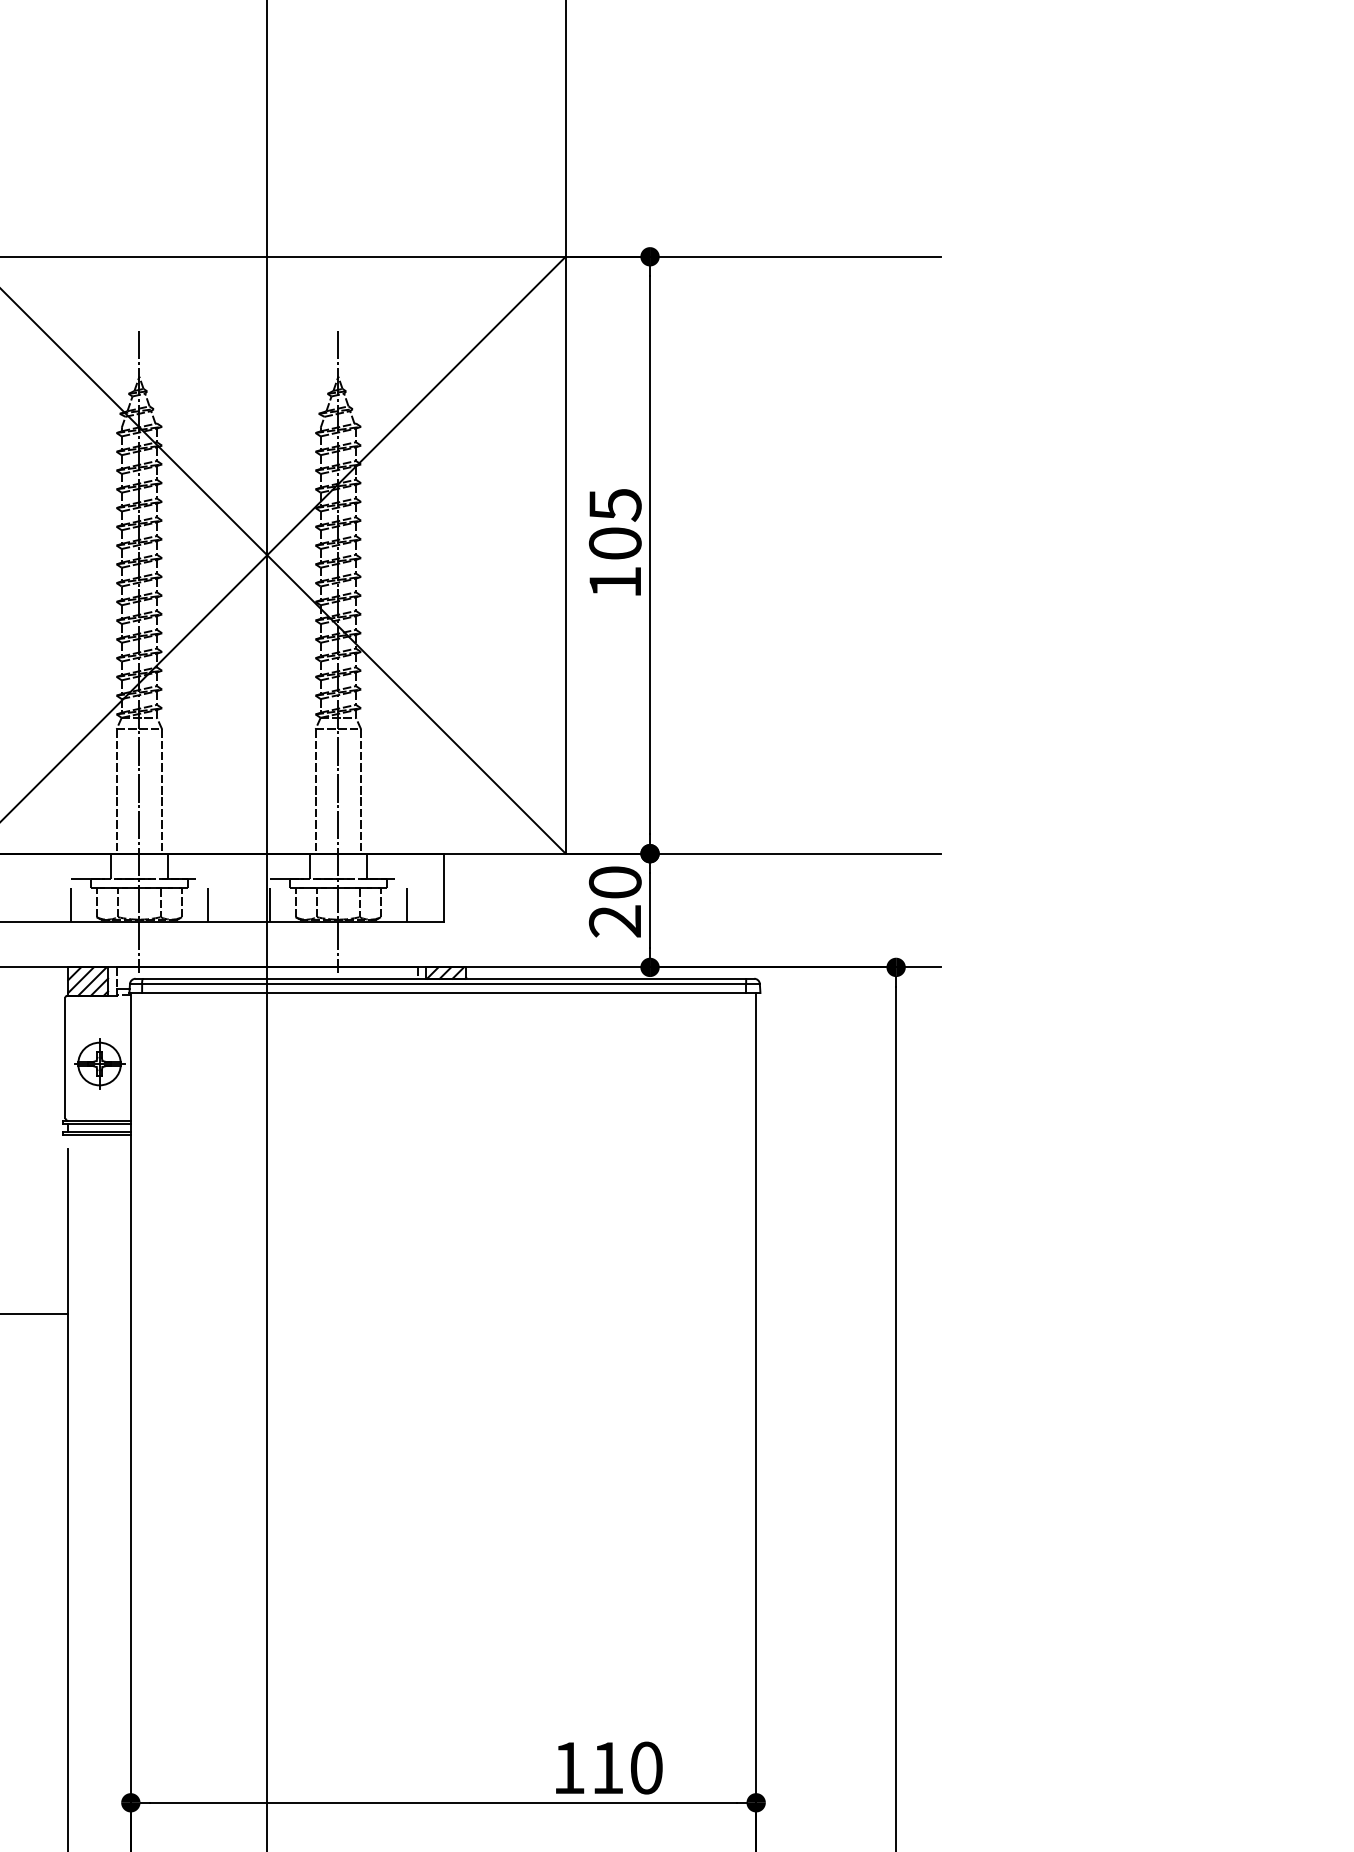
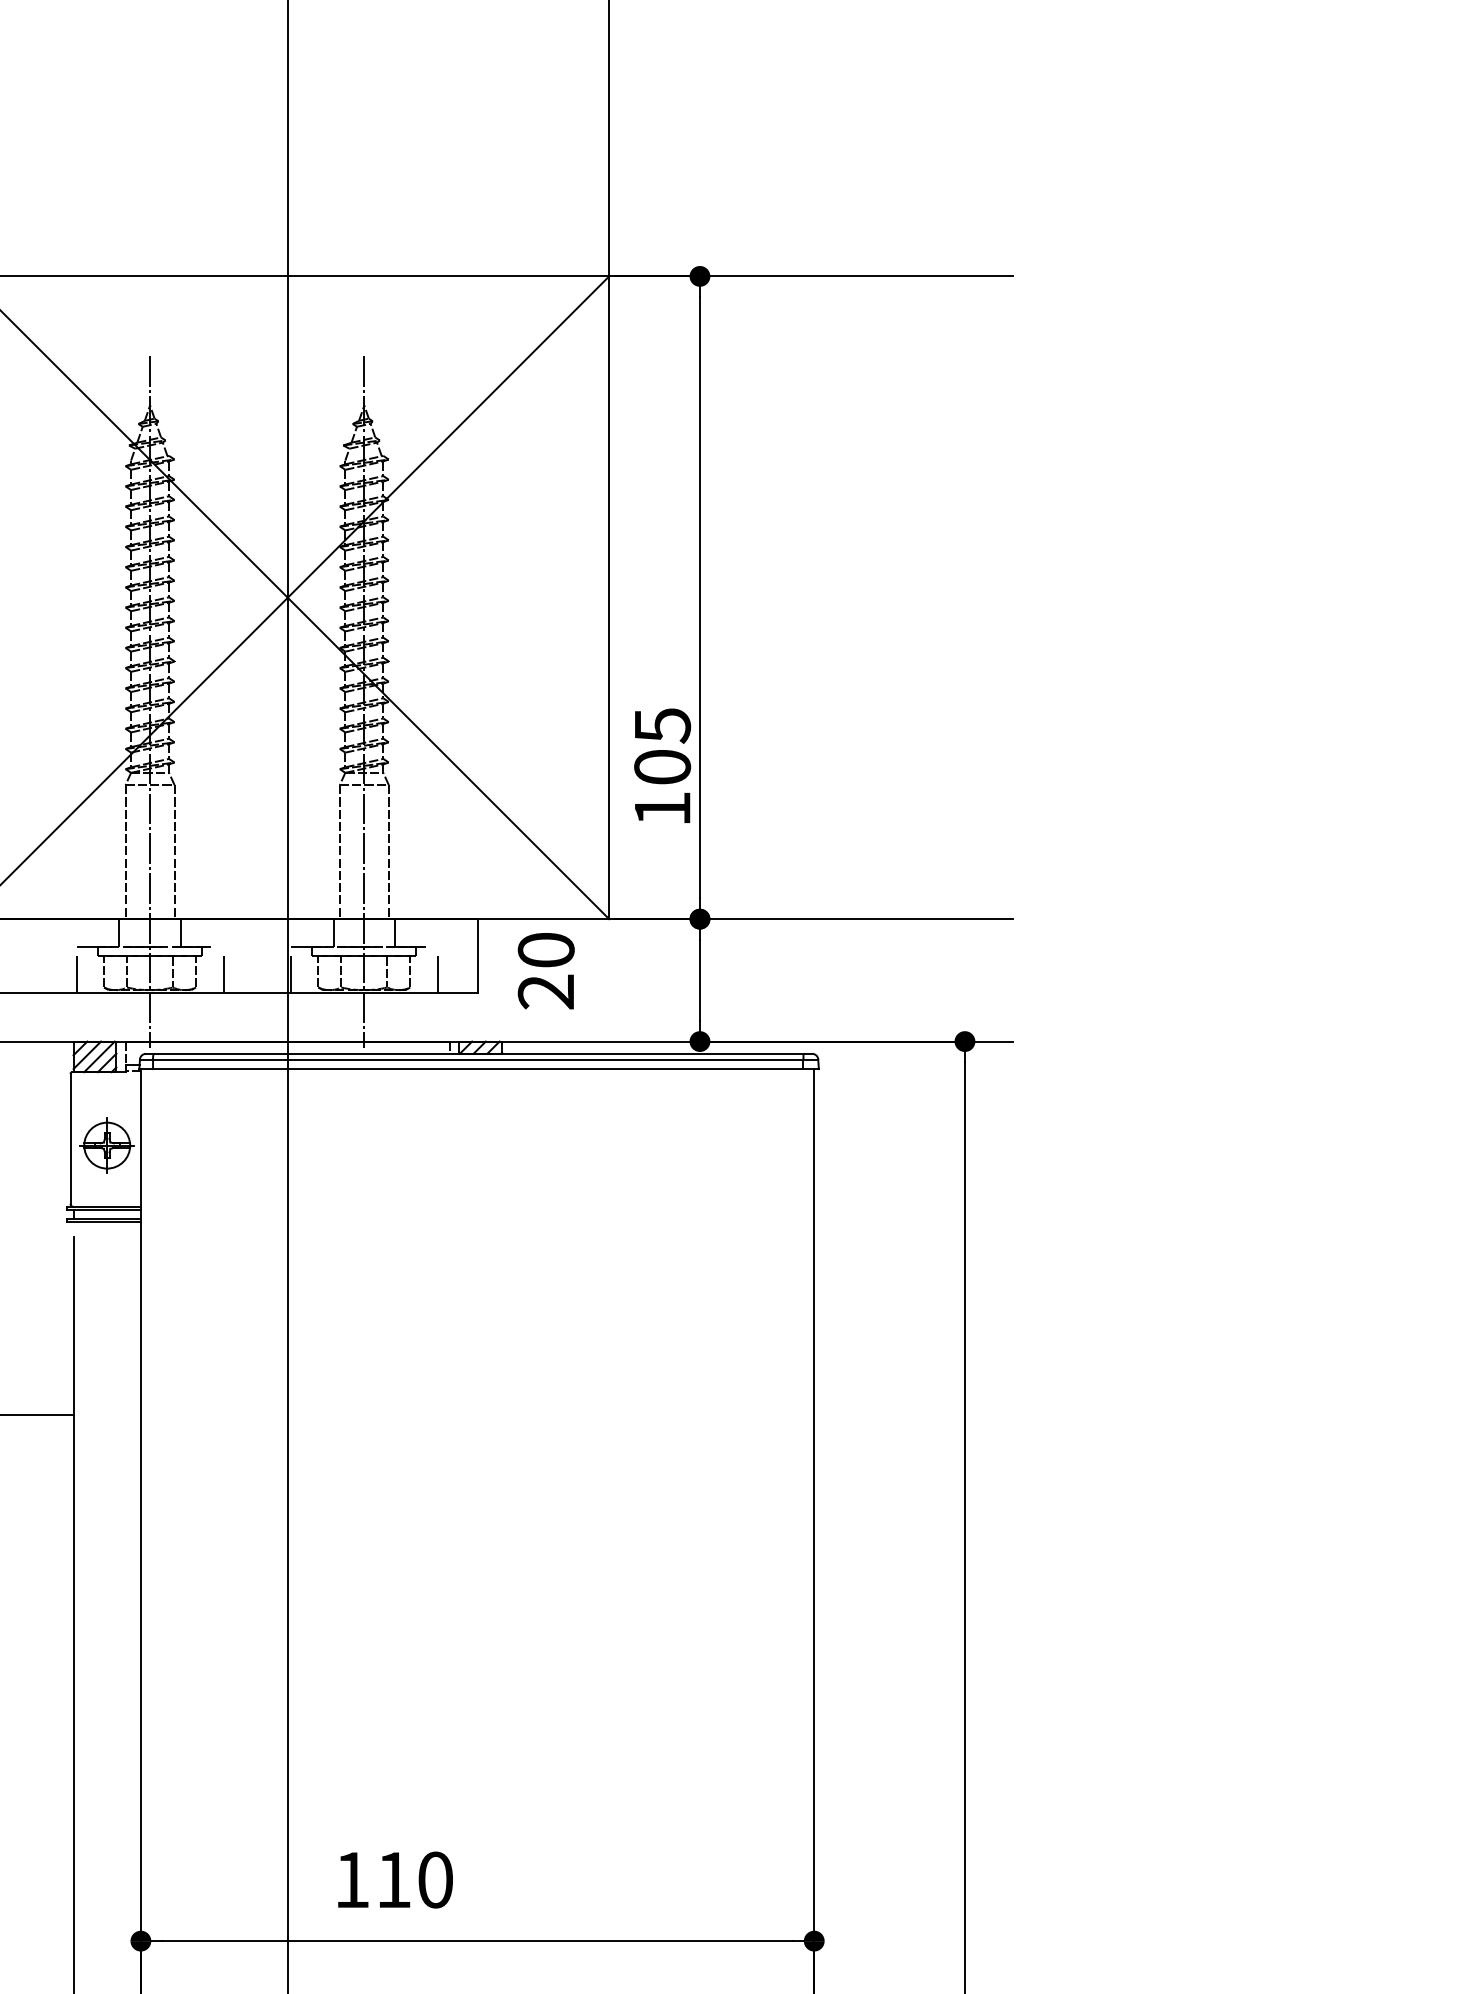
text: (615, 542) -> (662, 766), moved
text: (615, 901) -> (546, 970), moved
text: (609, 1767) -> (395, 1879), moved

